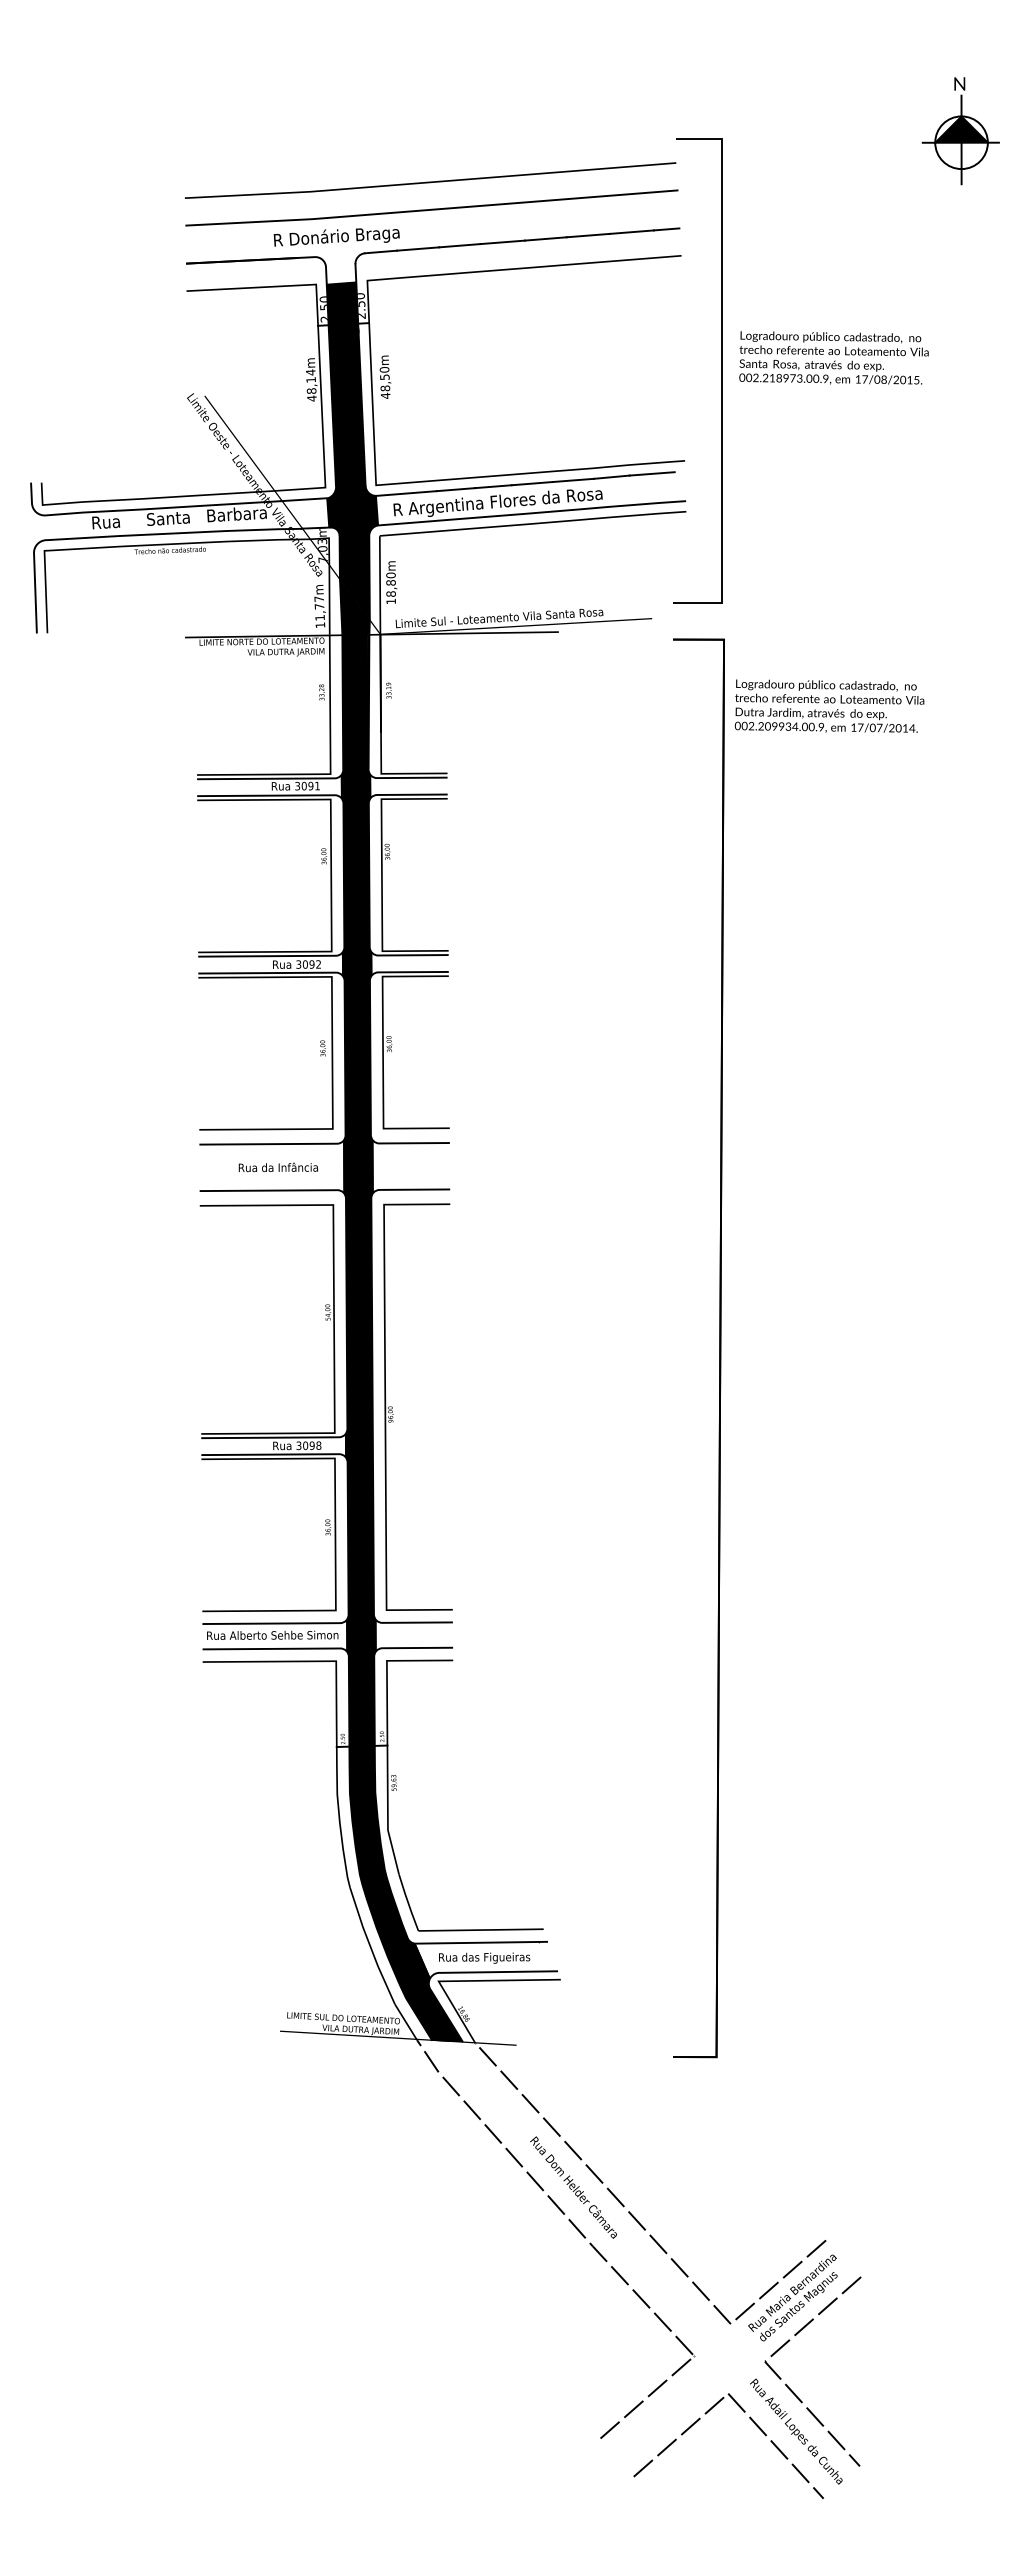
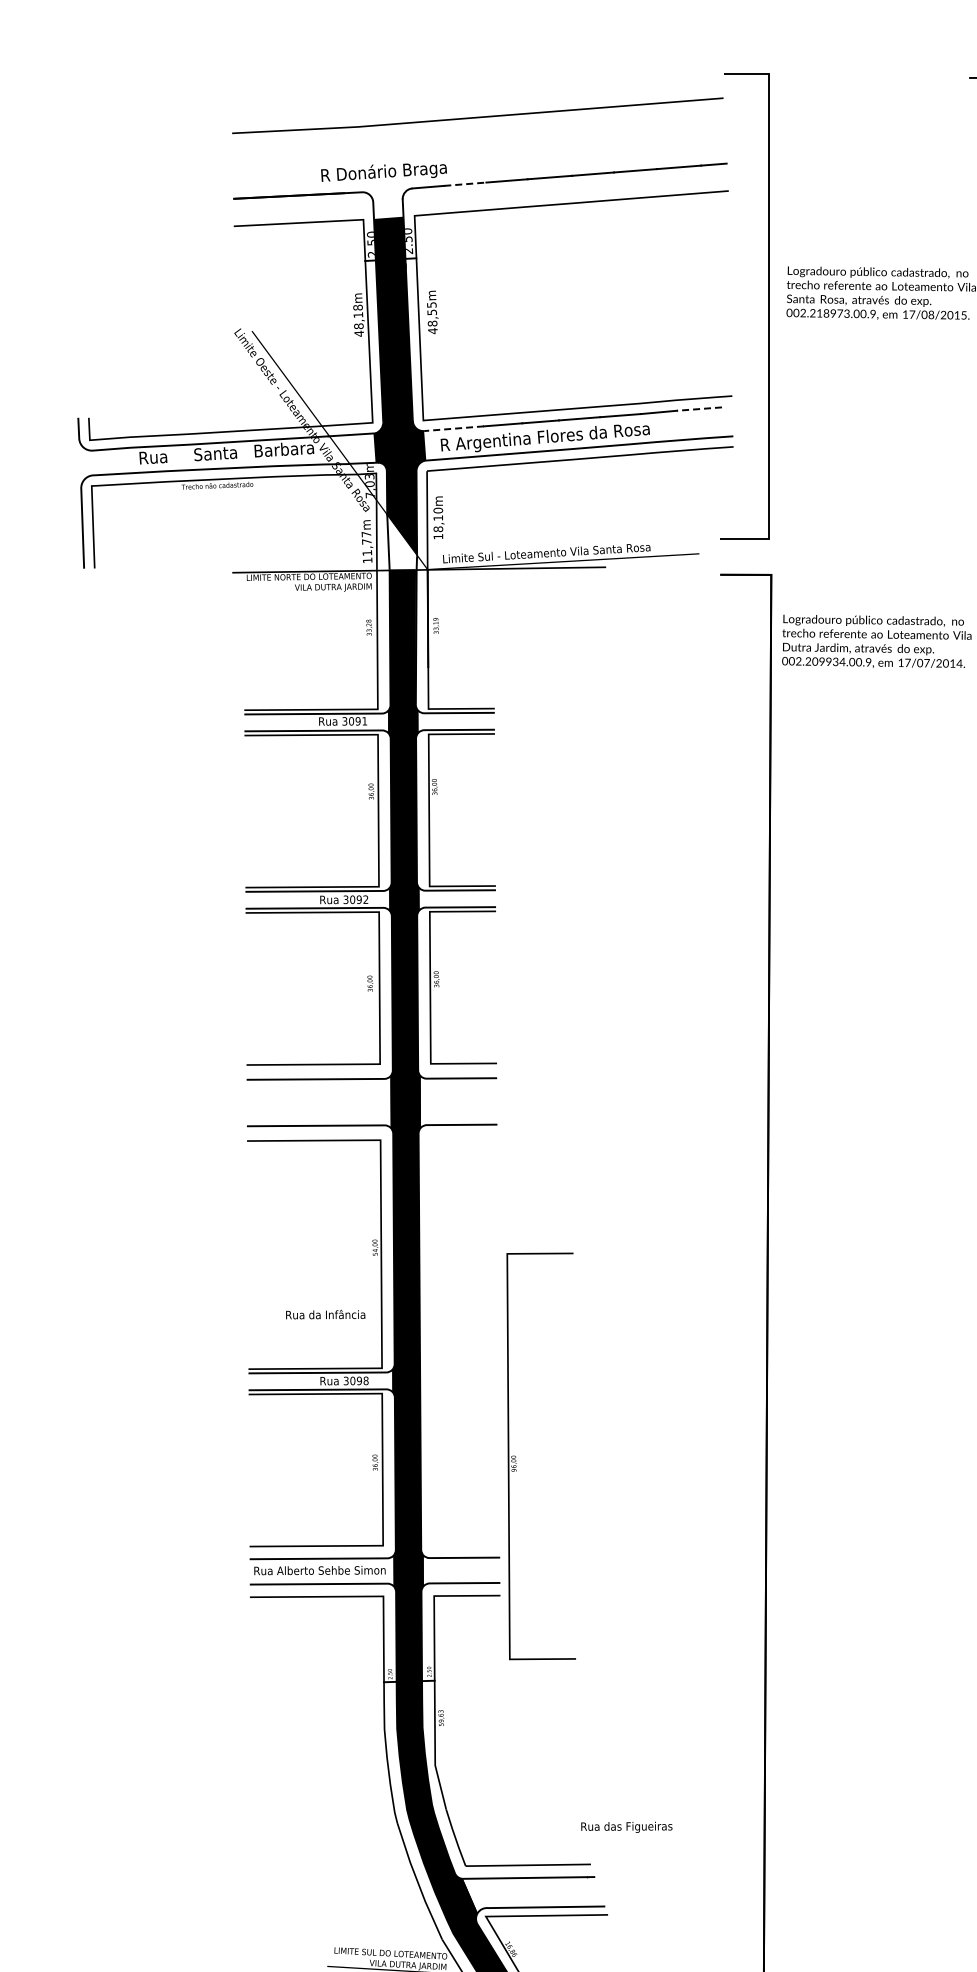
curve: (431, 208) -> (478, 143), removed
line: (418, 248) -> (465, 183), solid -> dashed
text: (384, 369) -> (431, 304), 48,50m -> 48,55m
text: (310, 372) -> (357, 307), 48,14m -> 48,18m
line: (652, 473) -> (699, 408), solid -> dashed
line: (406, 493) -> (453, 428), solid -> dashed
text: (390, 582) -> (437, 517), 18,80m -> 18,10m
fill: (354, 607) -> (401, 542), removed
text: (277, 1167) -> (324, 1314), moved
text: (417, 1406) -> (540, 1455), moved
text: (484, 1957) -> (626, 1826), moved

